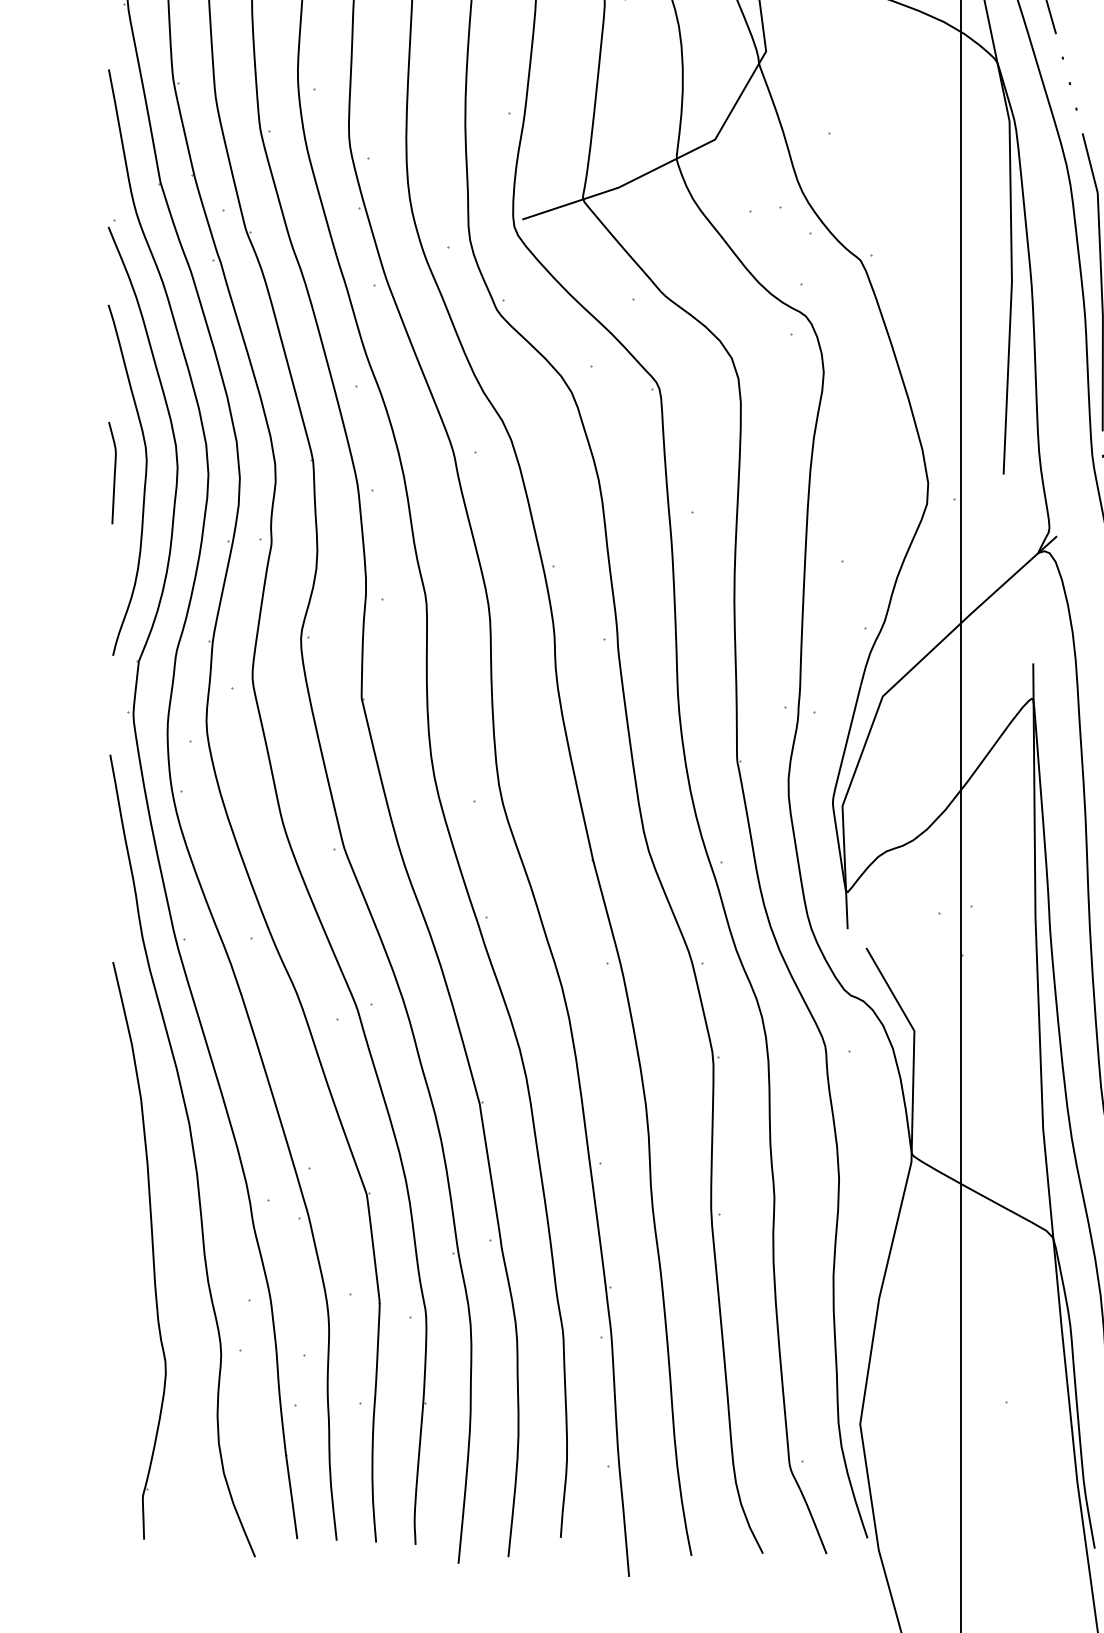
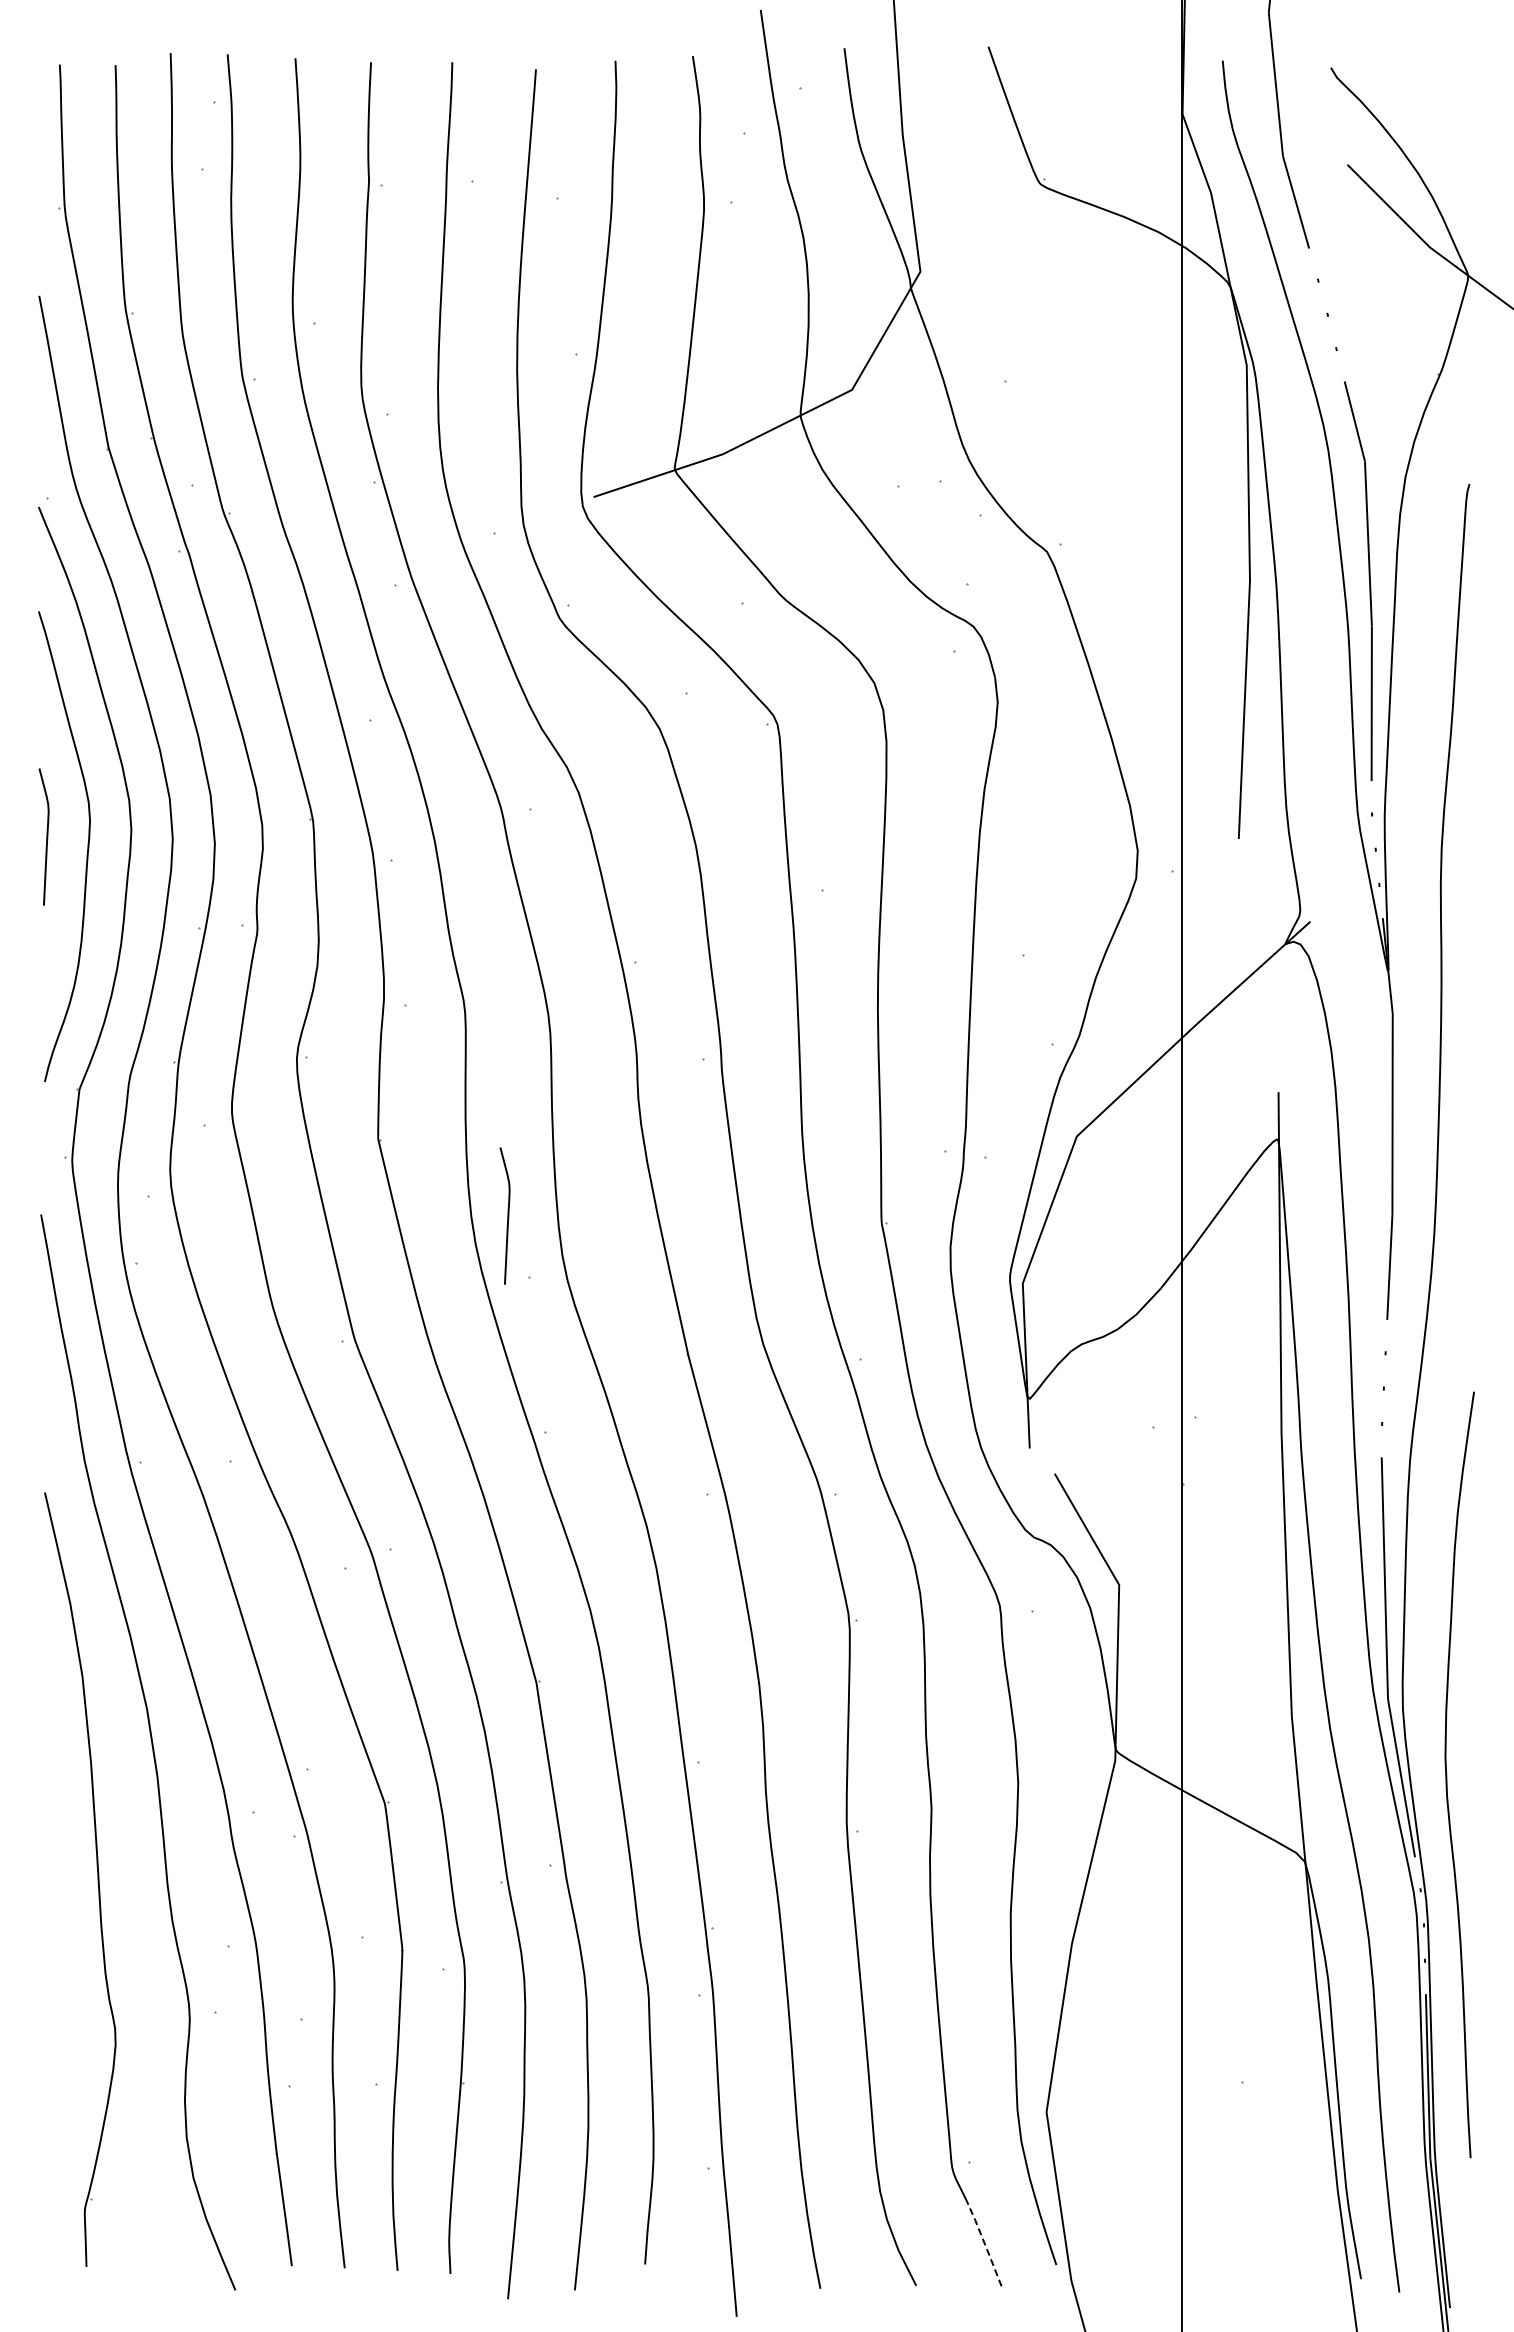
curve: (458, 755) -> (507, 1215), added
line: (813, 1521) -> (984, 2242), solid -> dashed

